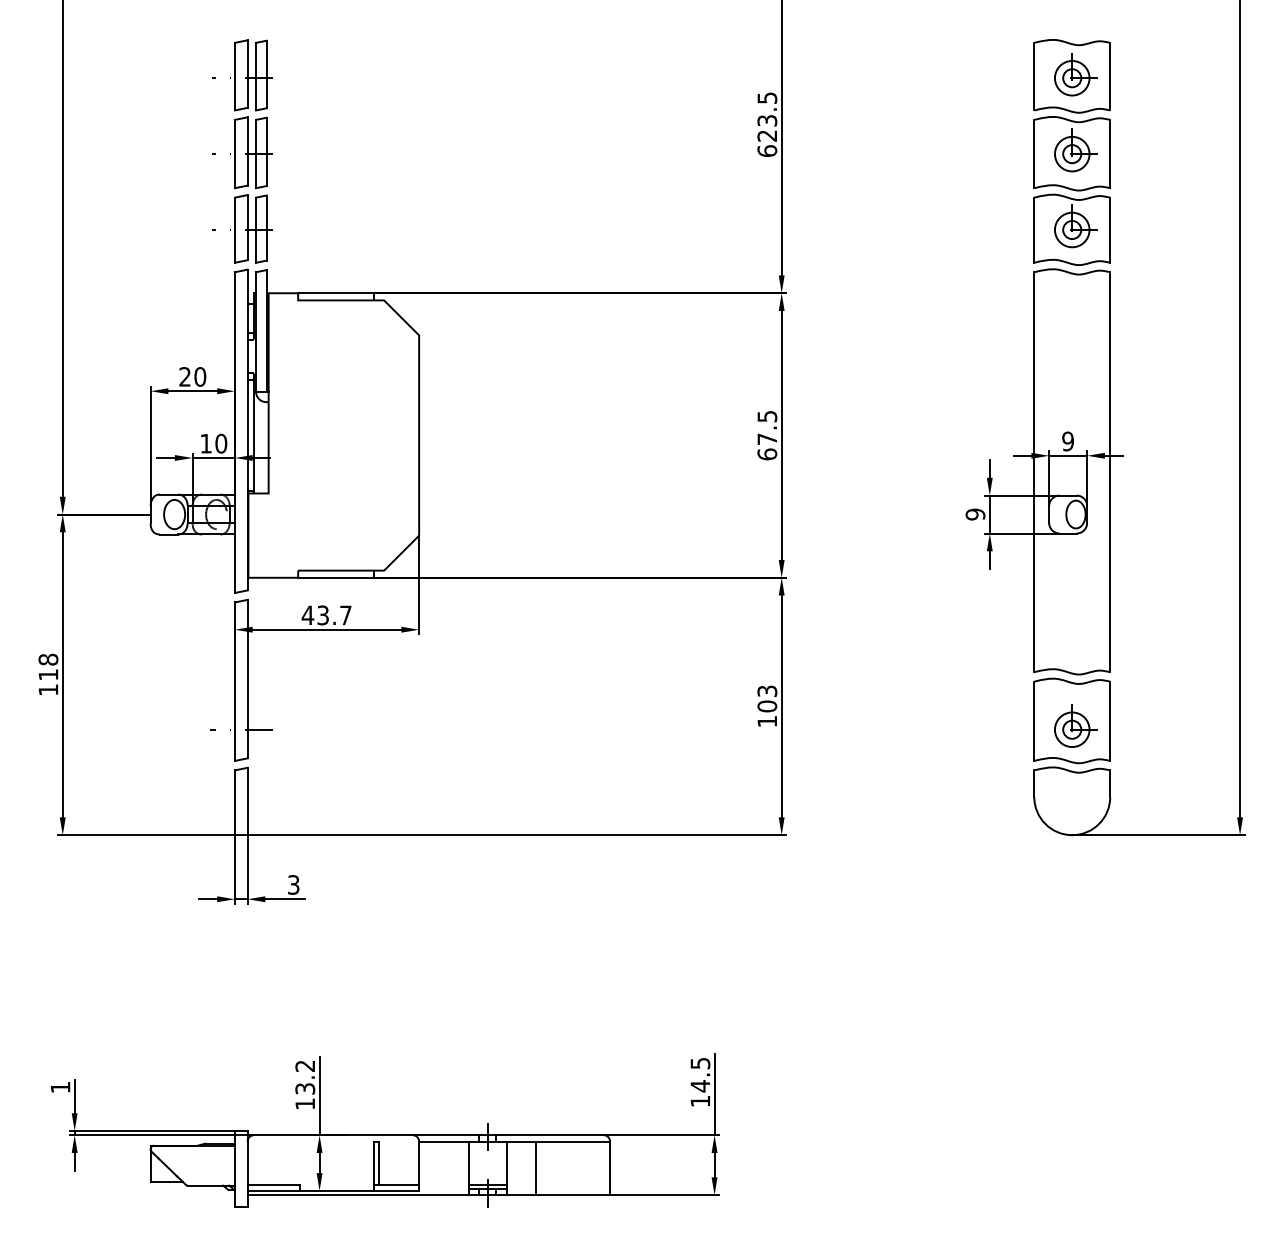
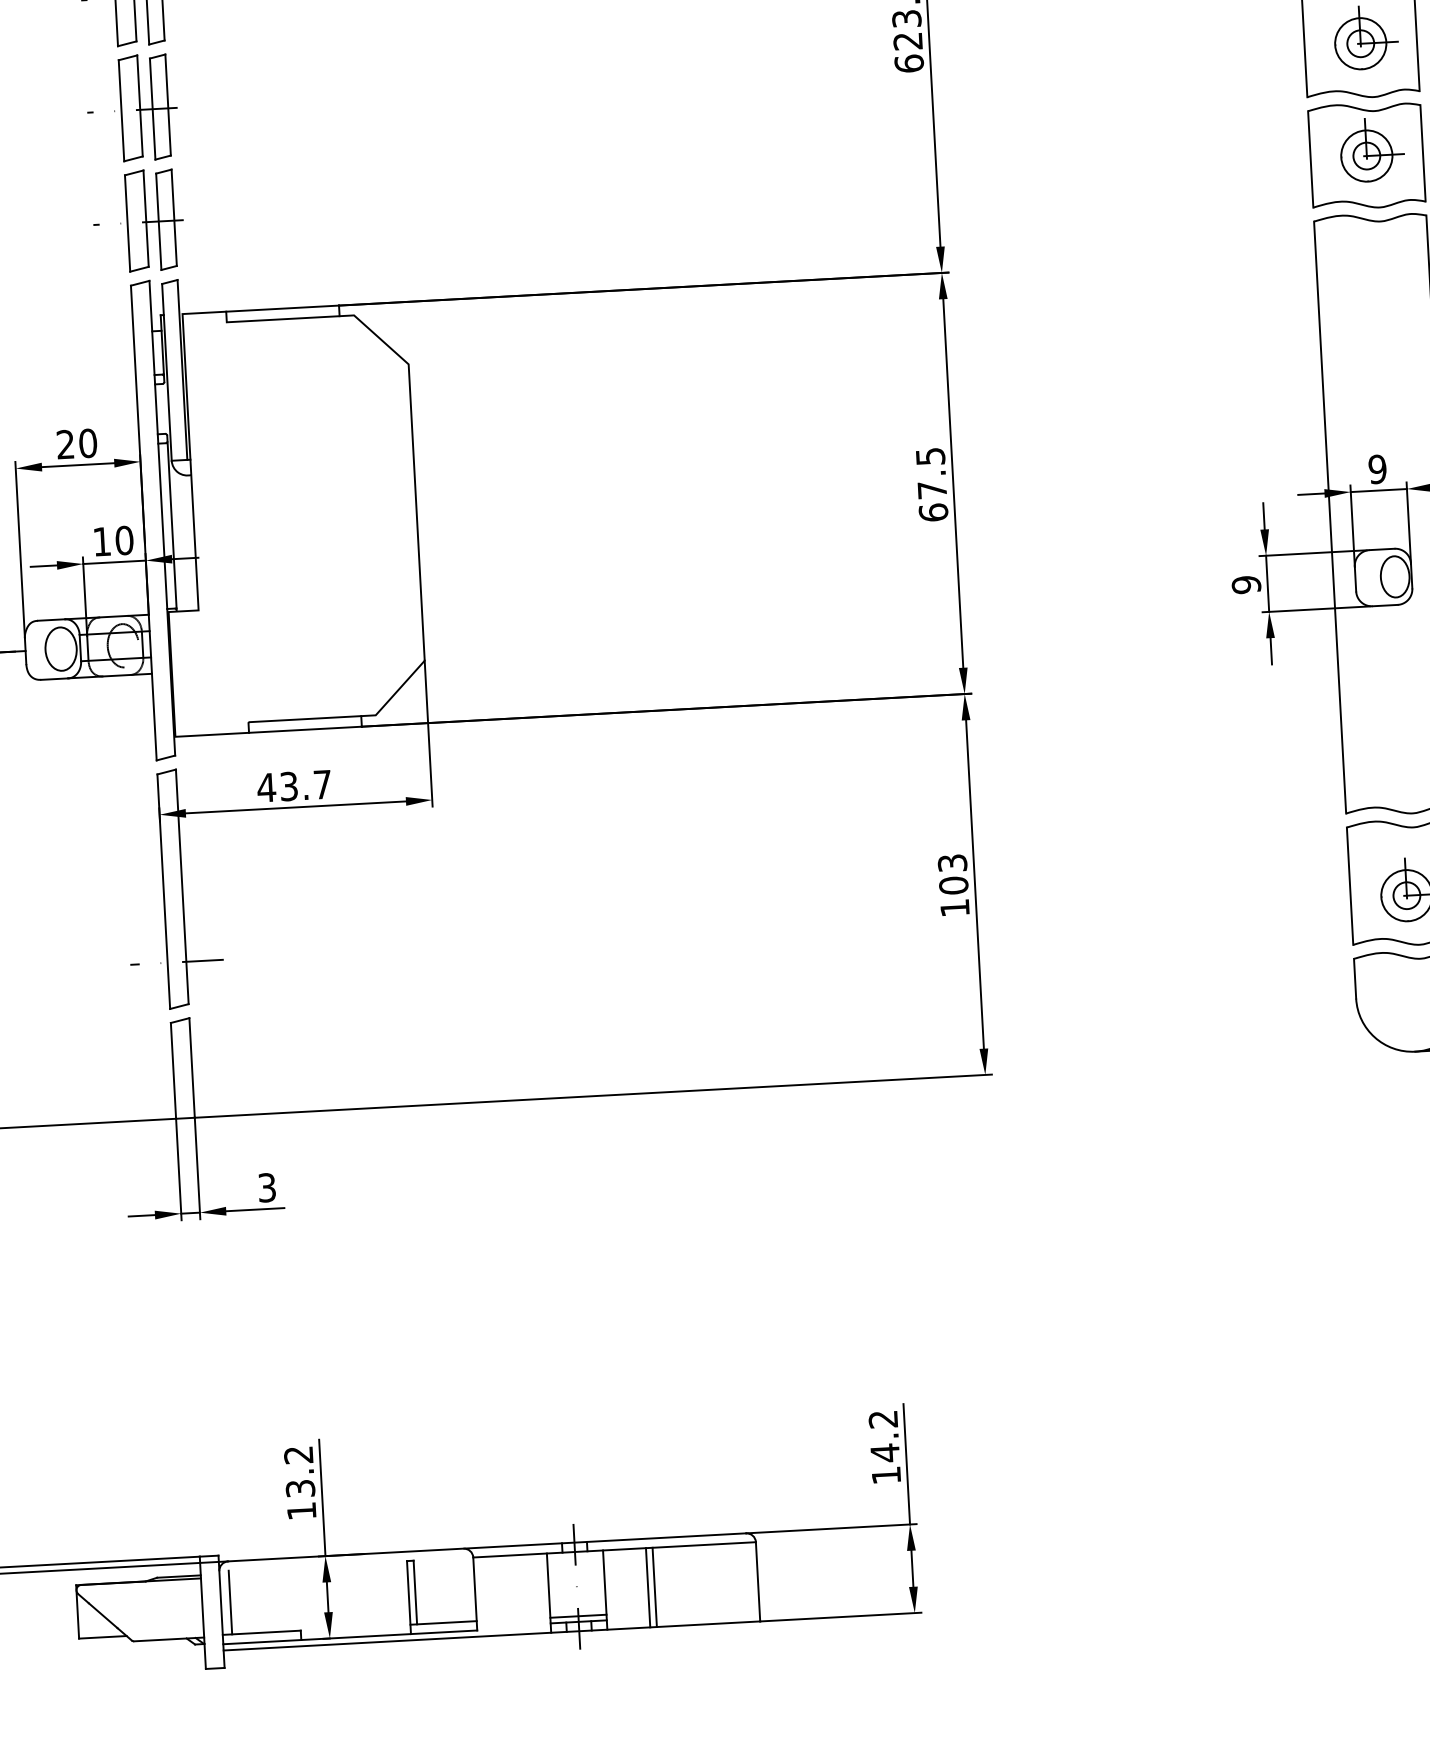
text: (700, 1063) -> (883, 1419), 14.5 -> 14.2
line: (253, 1162) -> (229, 1601), added
line: (540, 1168) -> (655, 1587), added

